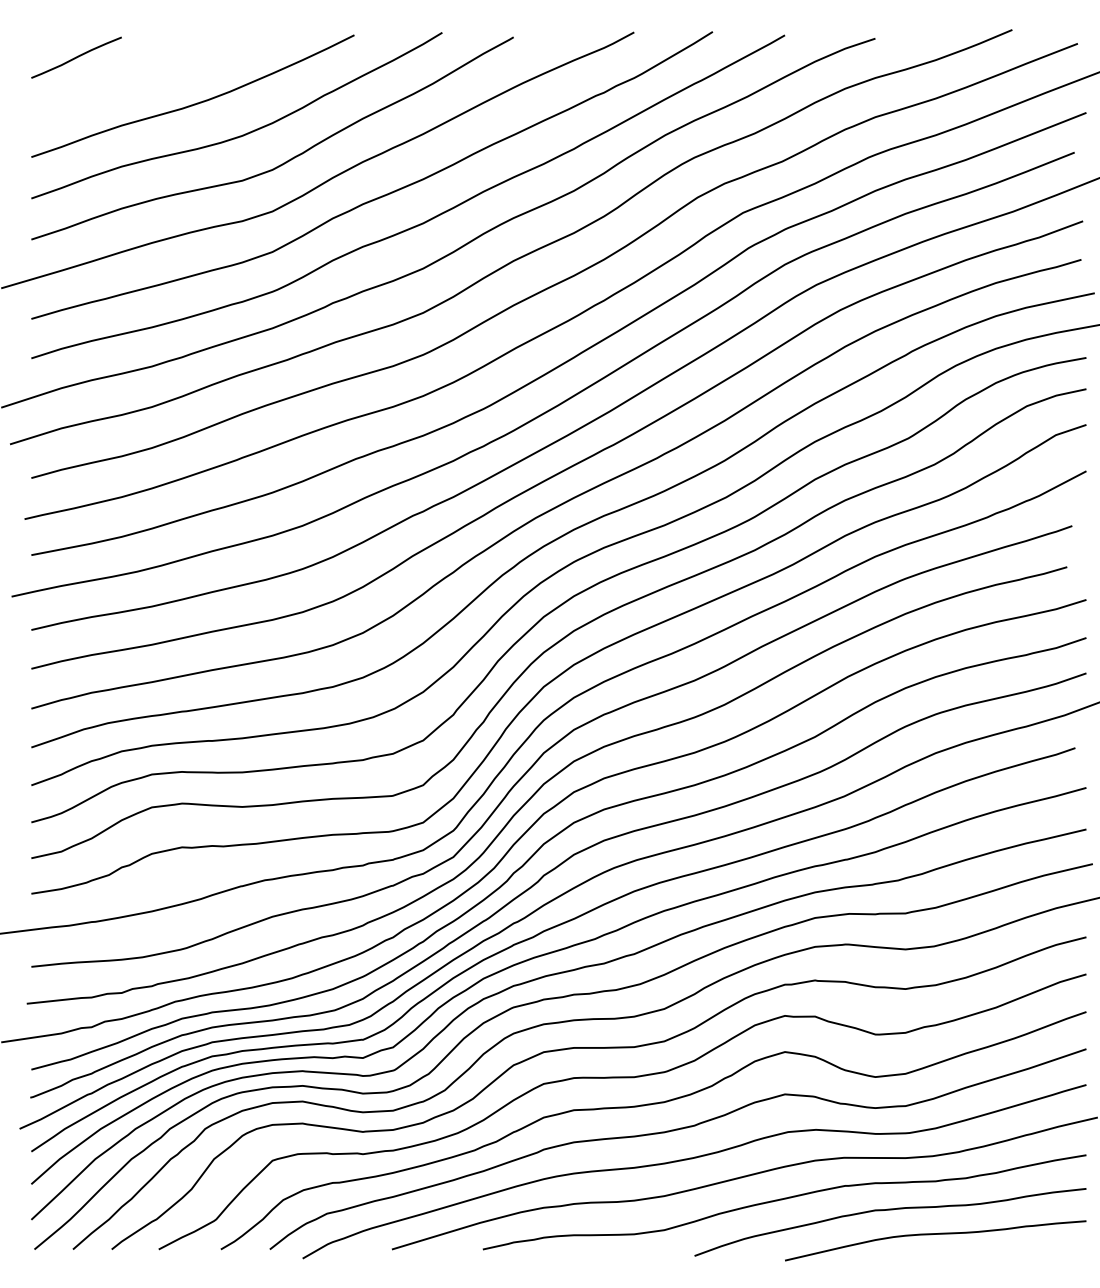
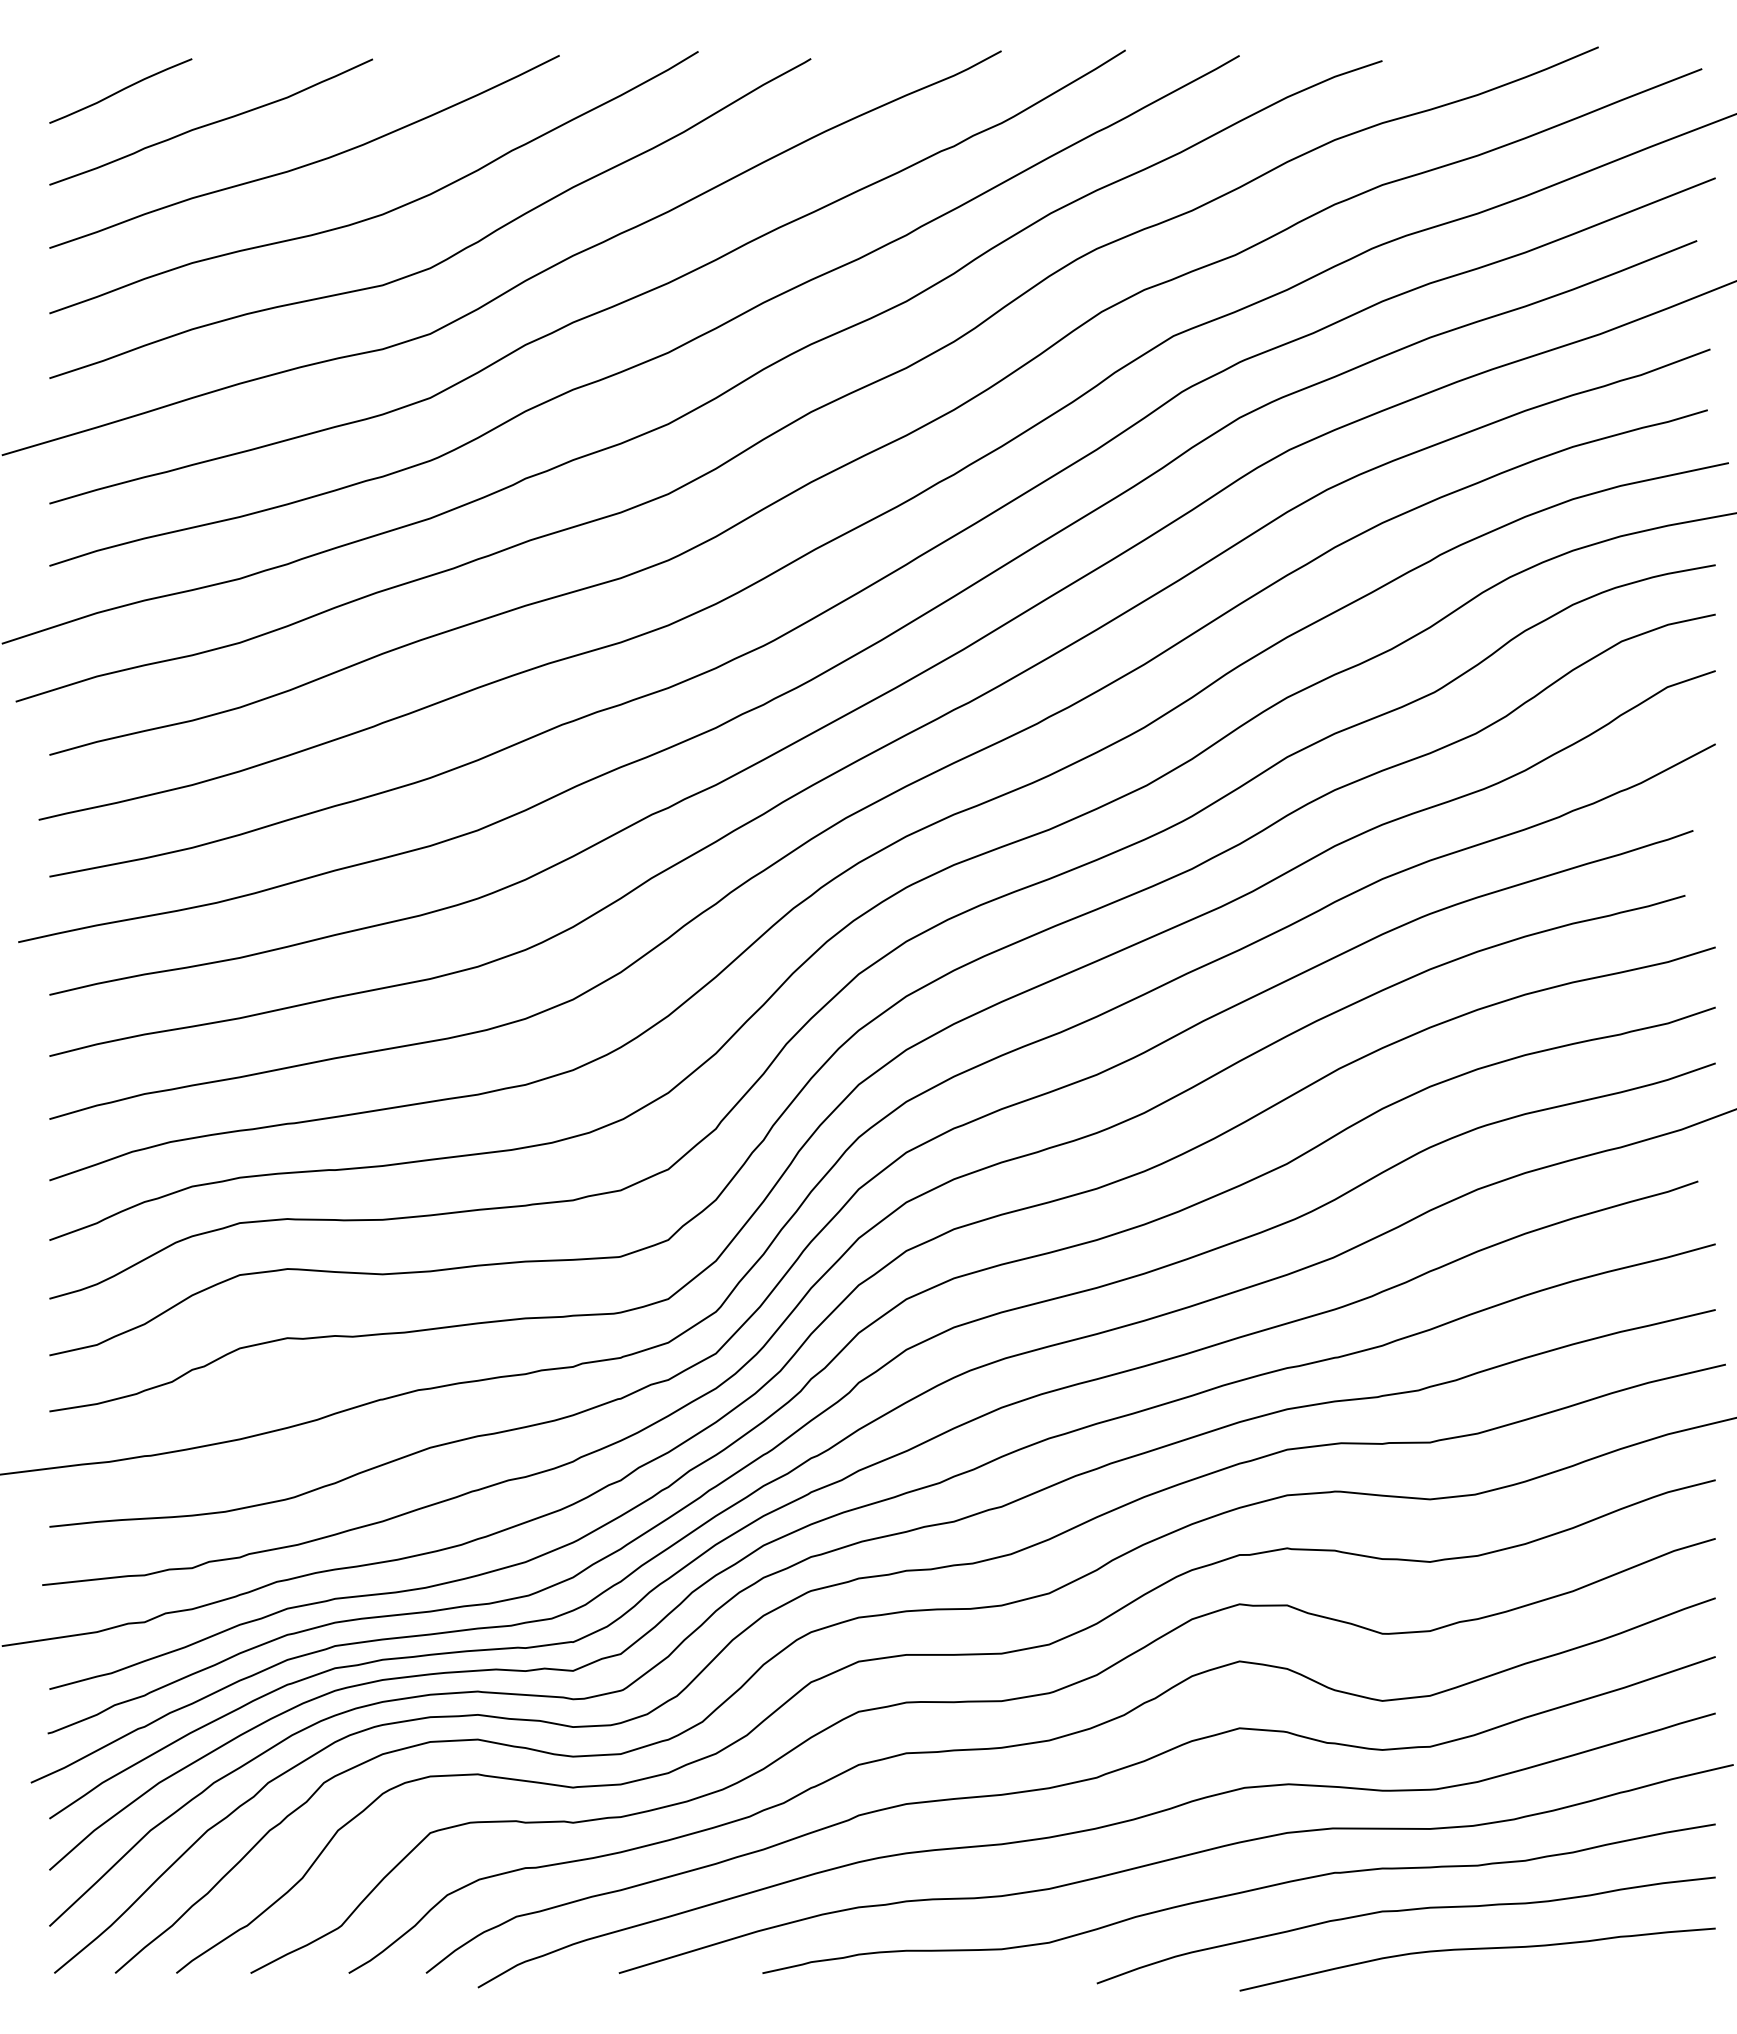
curve: (133, 77) -> (210, 122), added

